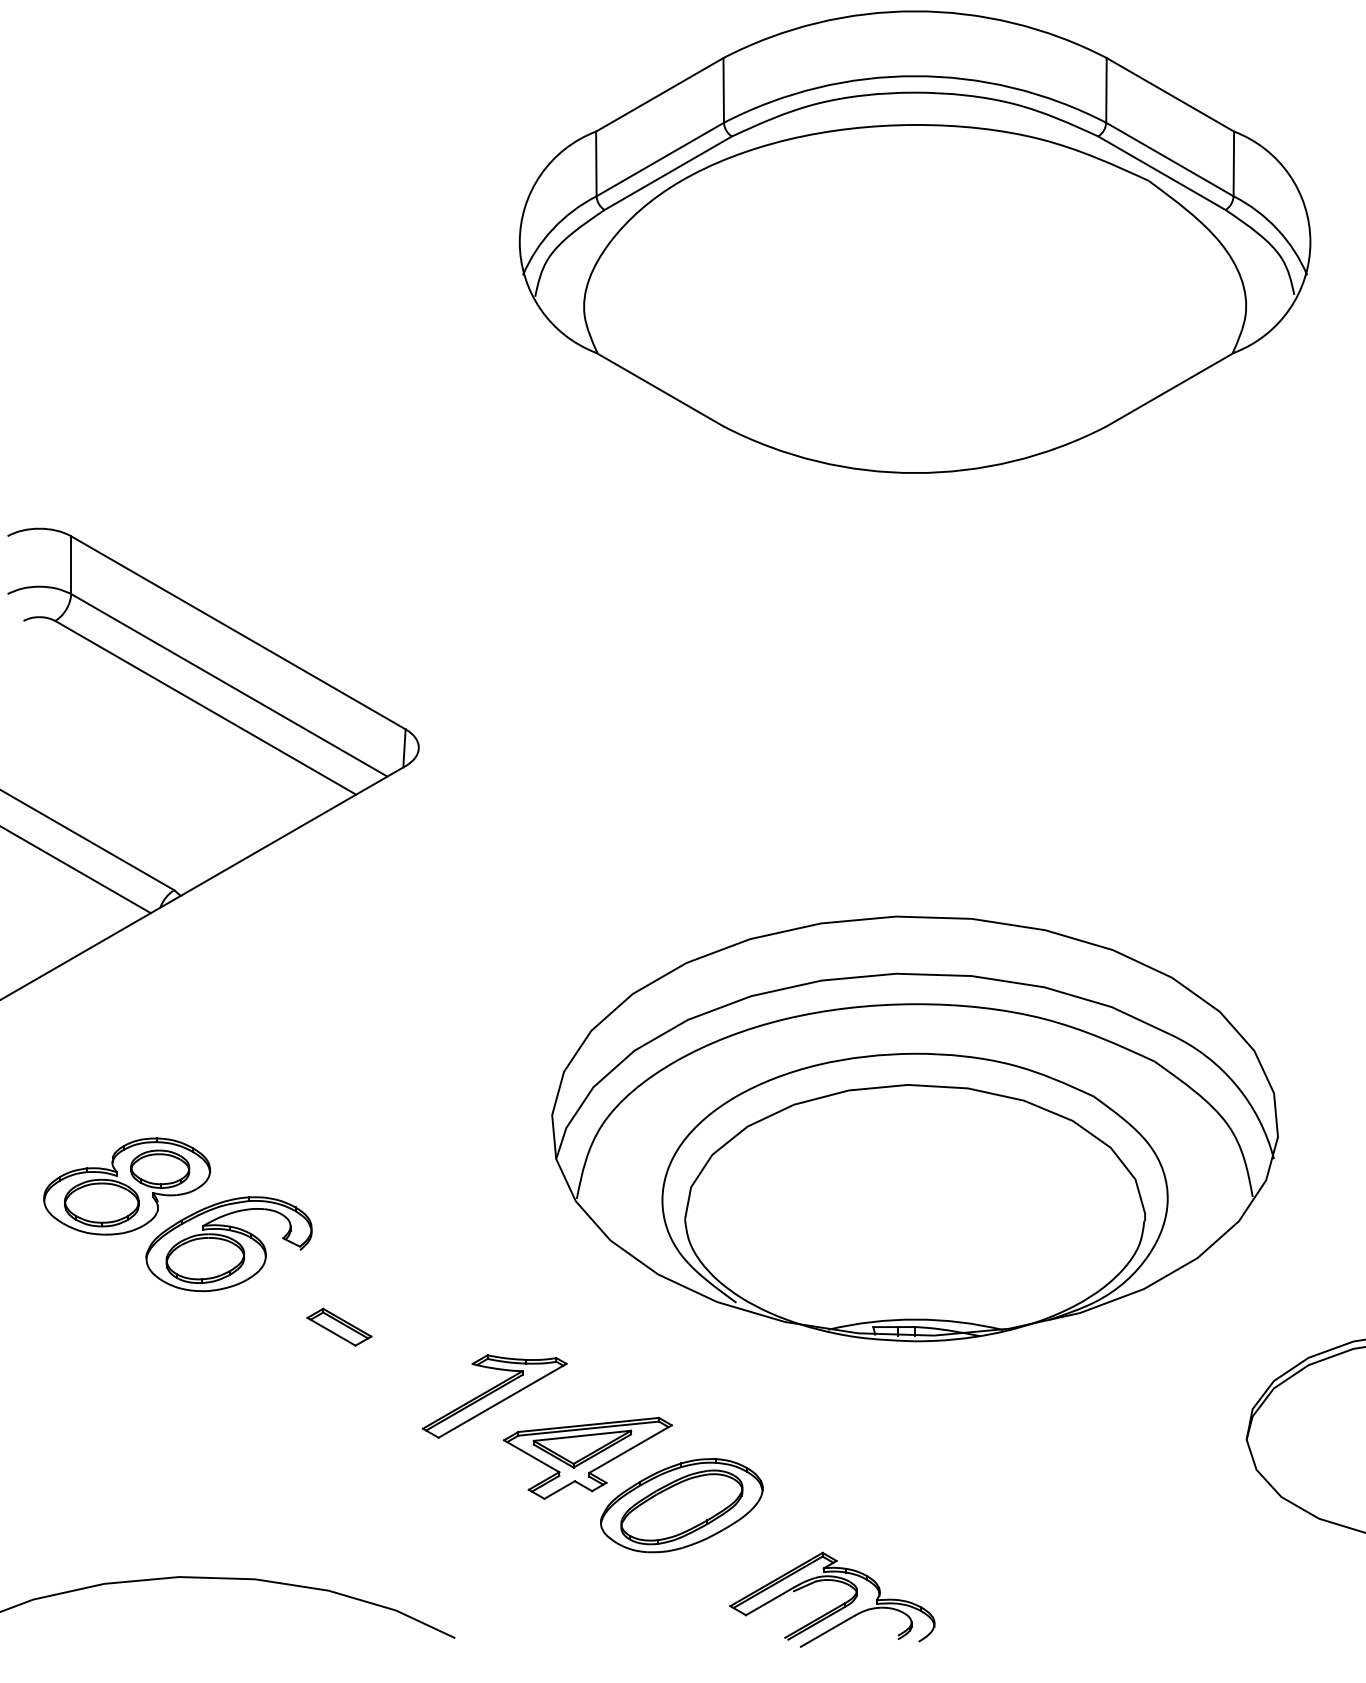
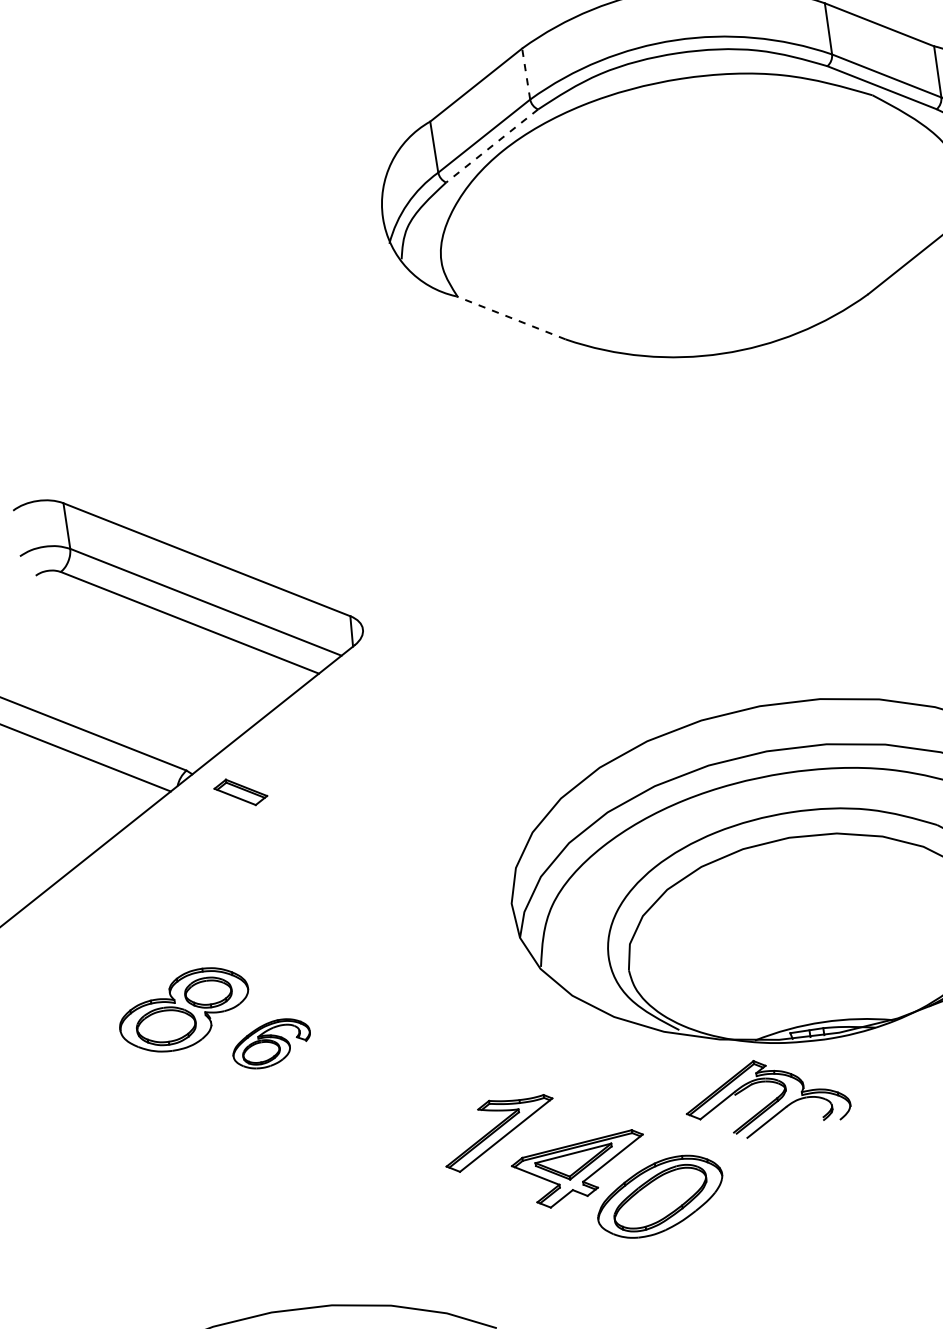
line: (723, 89) -> (525, 73), solid -> dashed
line: (668, 173) -> (492, 146), solid -> dashed
line: (659, 389) -> (510, 317), solid -> dashed
part: (228, 1244) -> (271, 1044), size x0.6
part: (339, 1326) -> (240, 791), moved
part: (835, 1607) -> (770, 1102), moved

